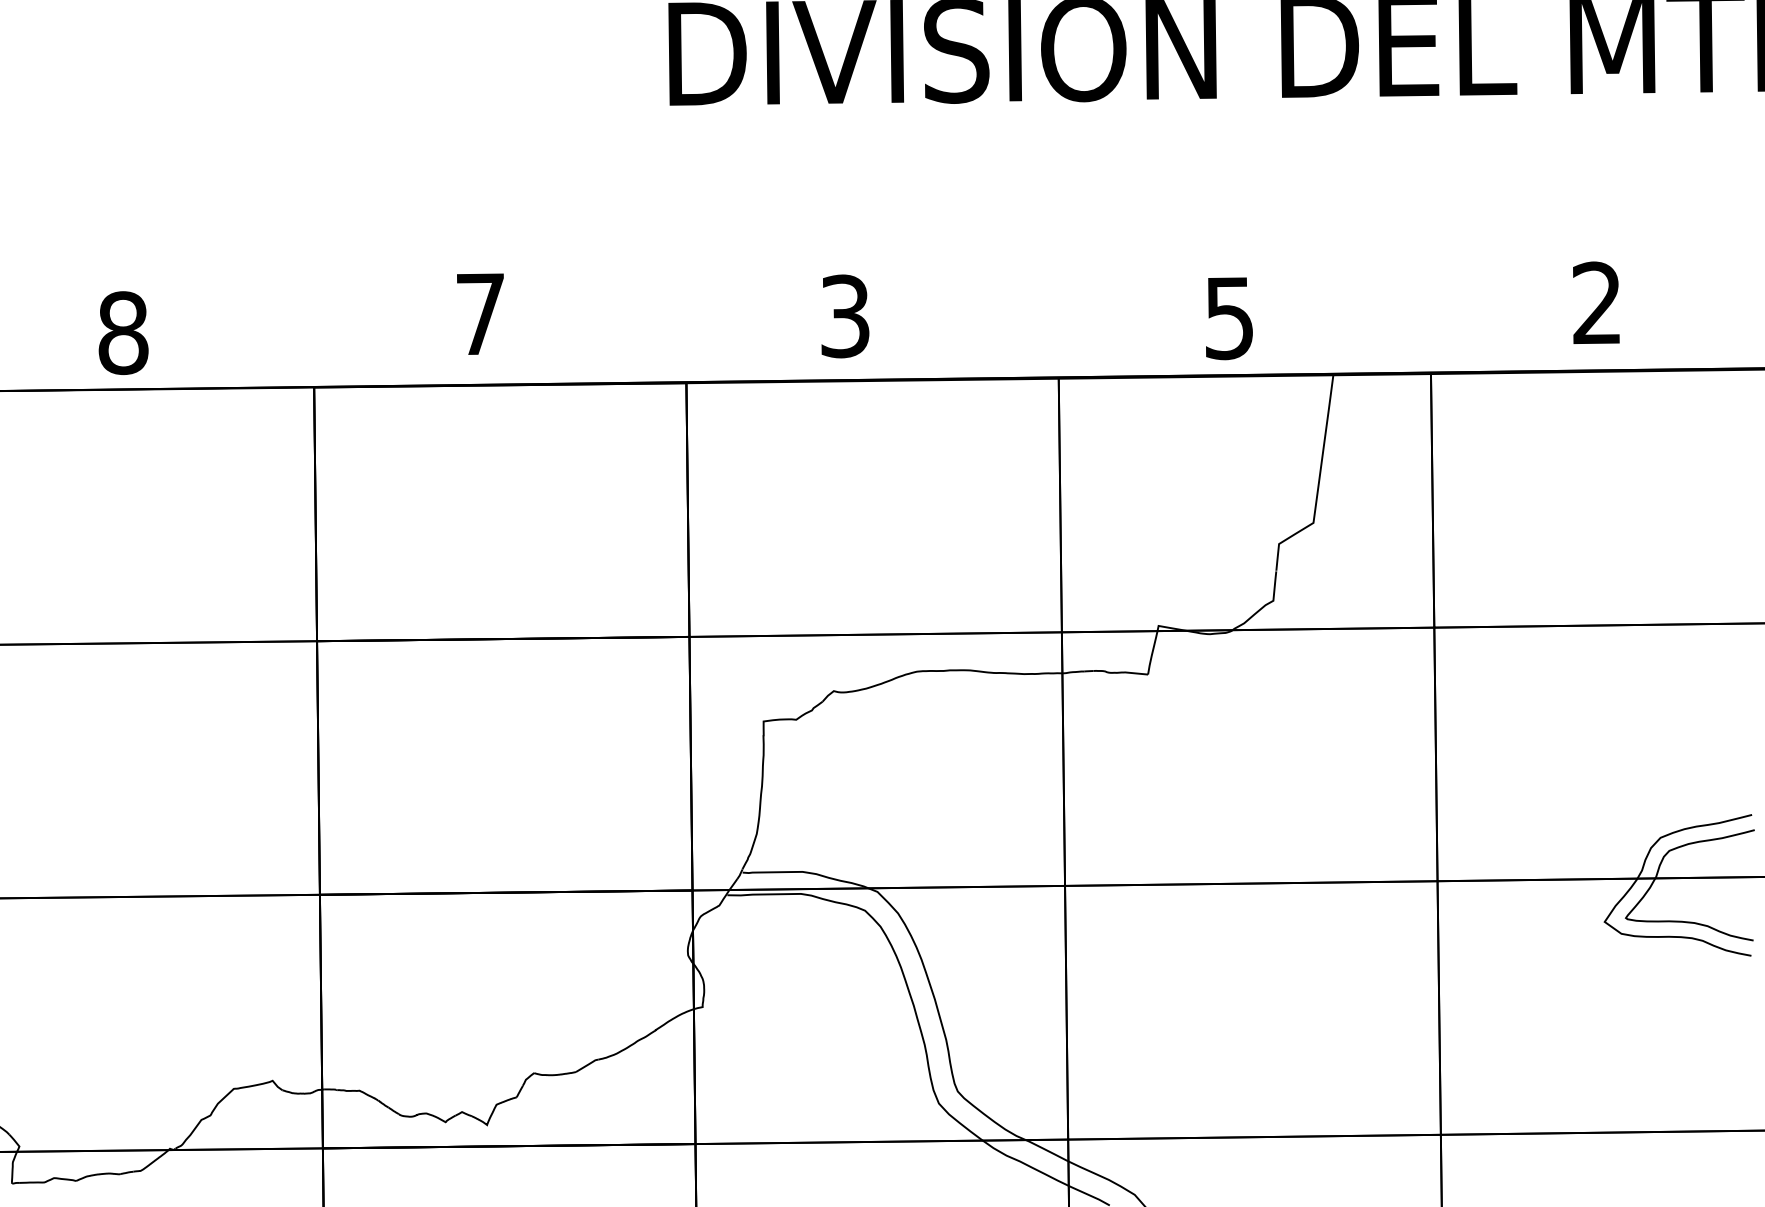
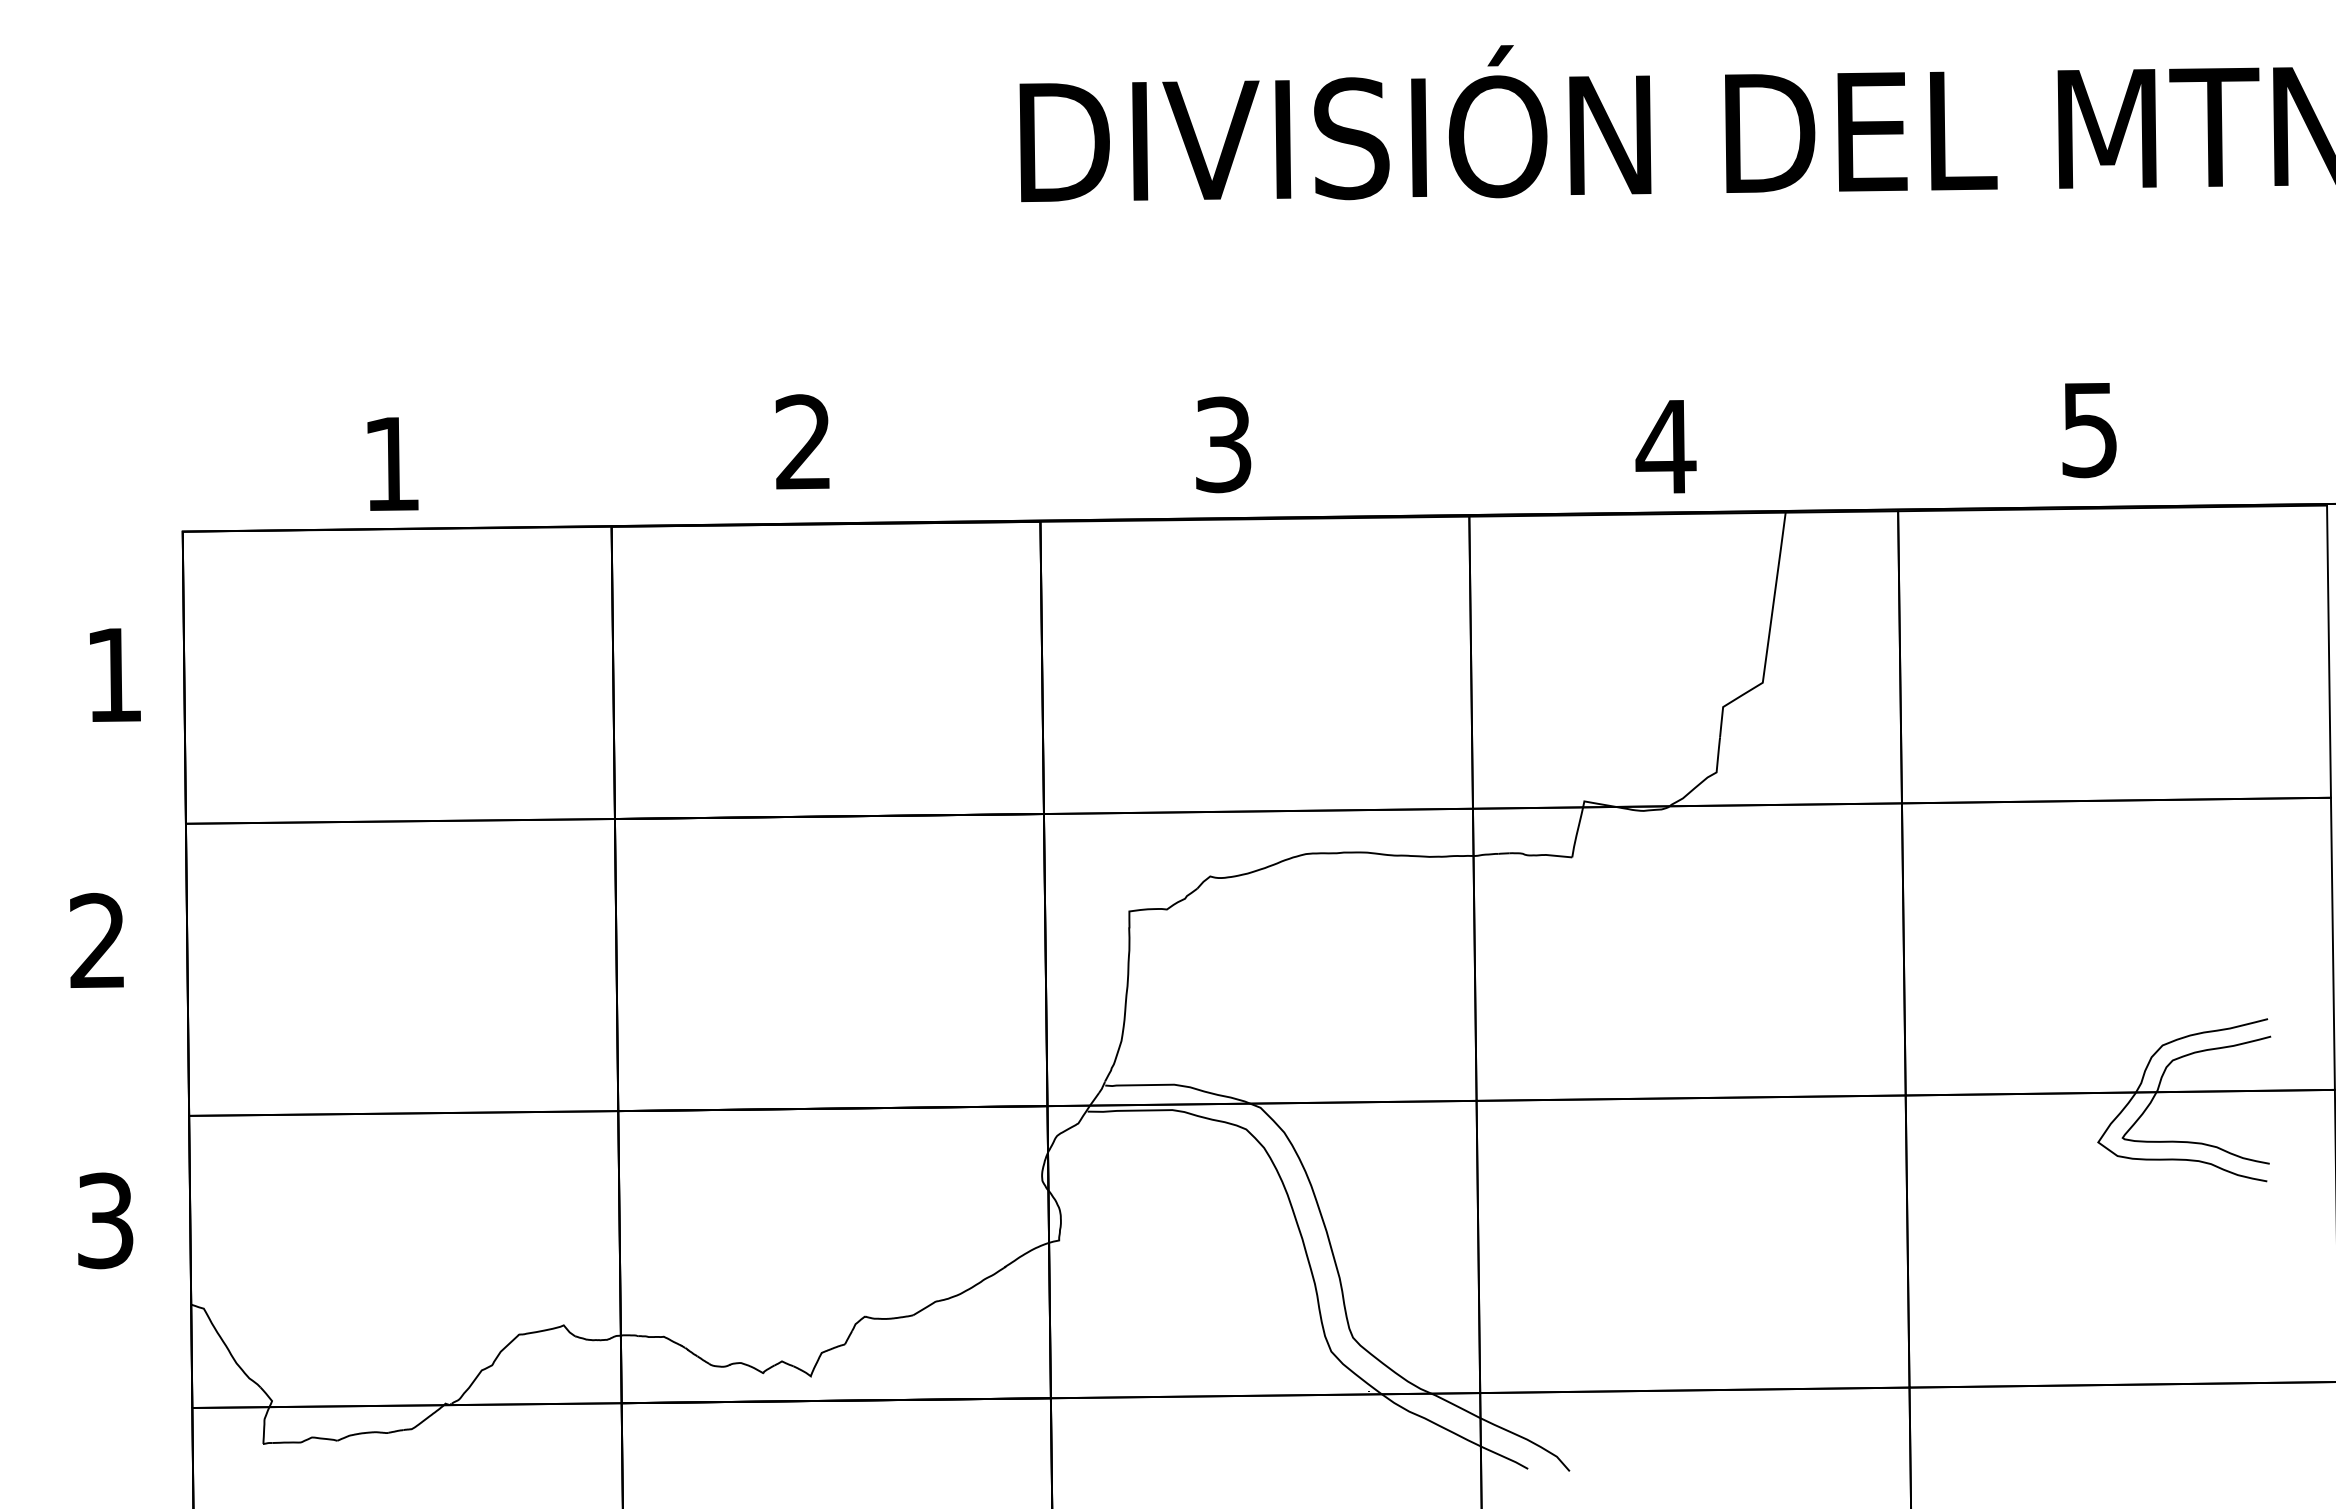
text: (1596, 303) -> (2088, 429), 2 -> 5
text: (479, 313) -> (802, 441), 7 -> 2
text: (1229, 318) -> (1665, 447), 5 -> 4
text: (123, 332) -> (391, 463), 8 -> 1

